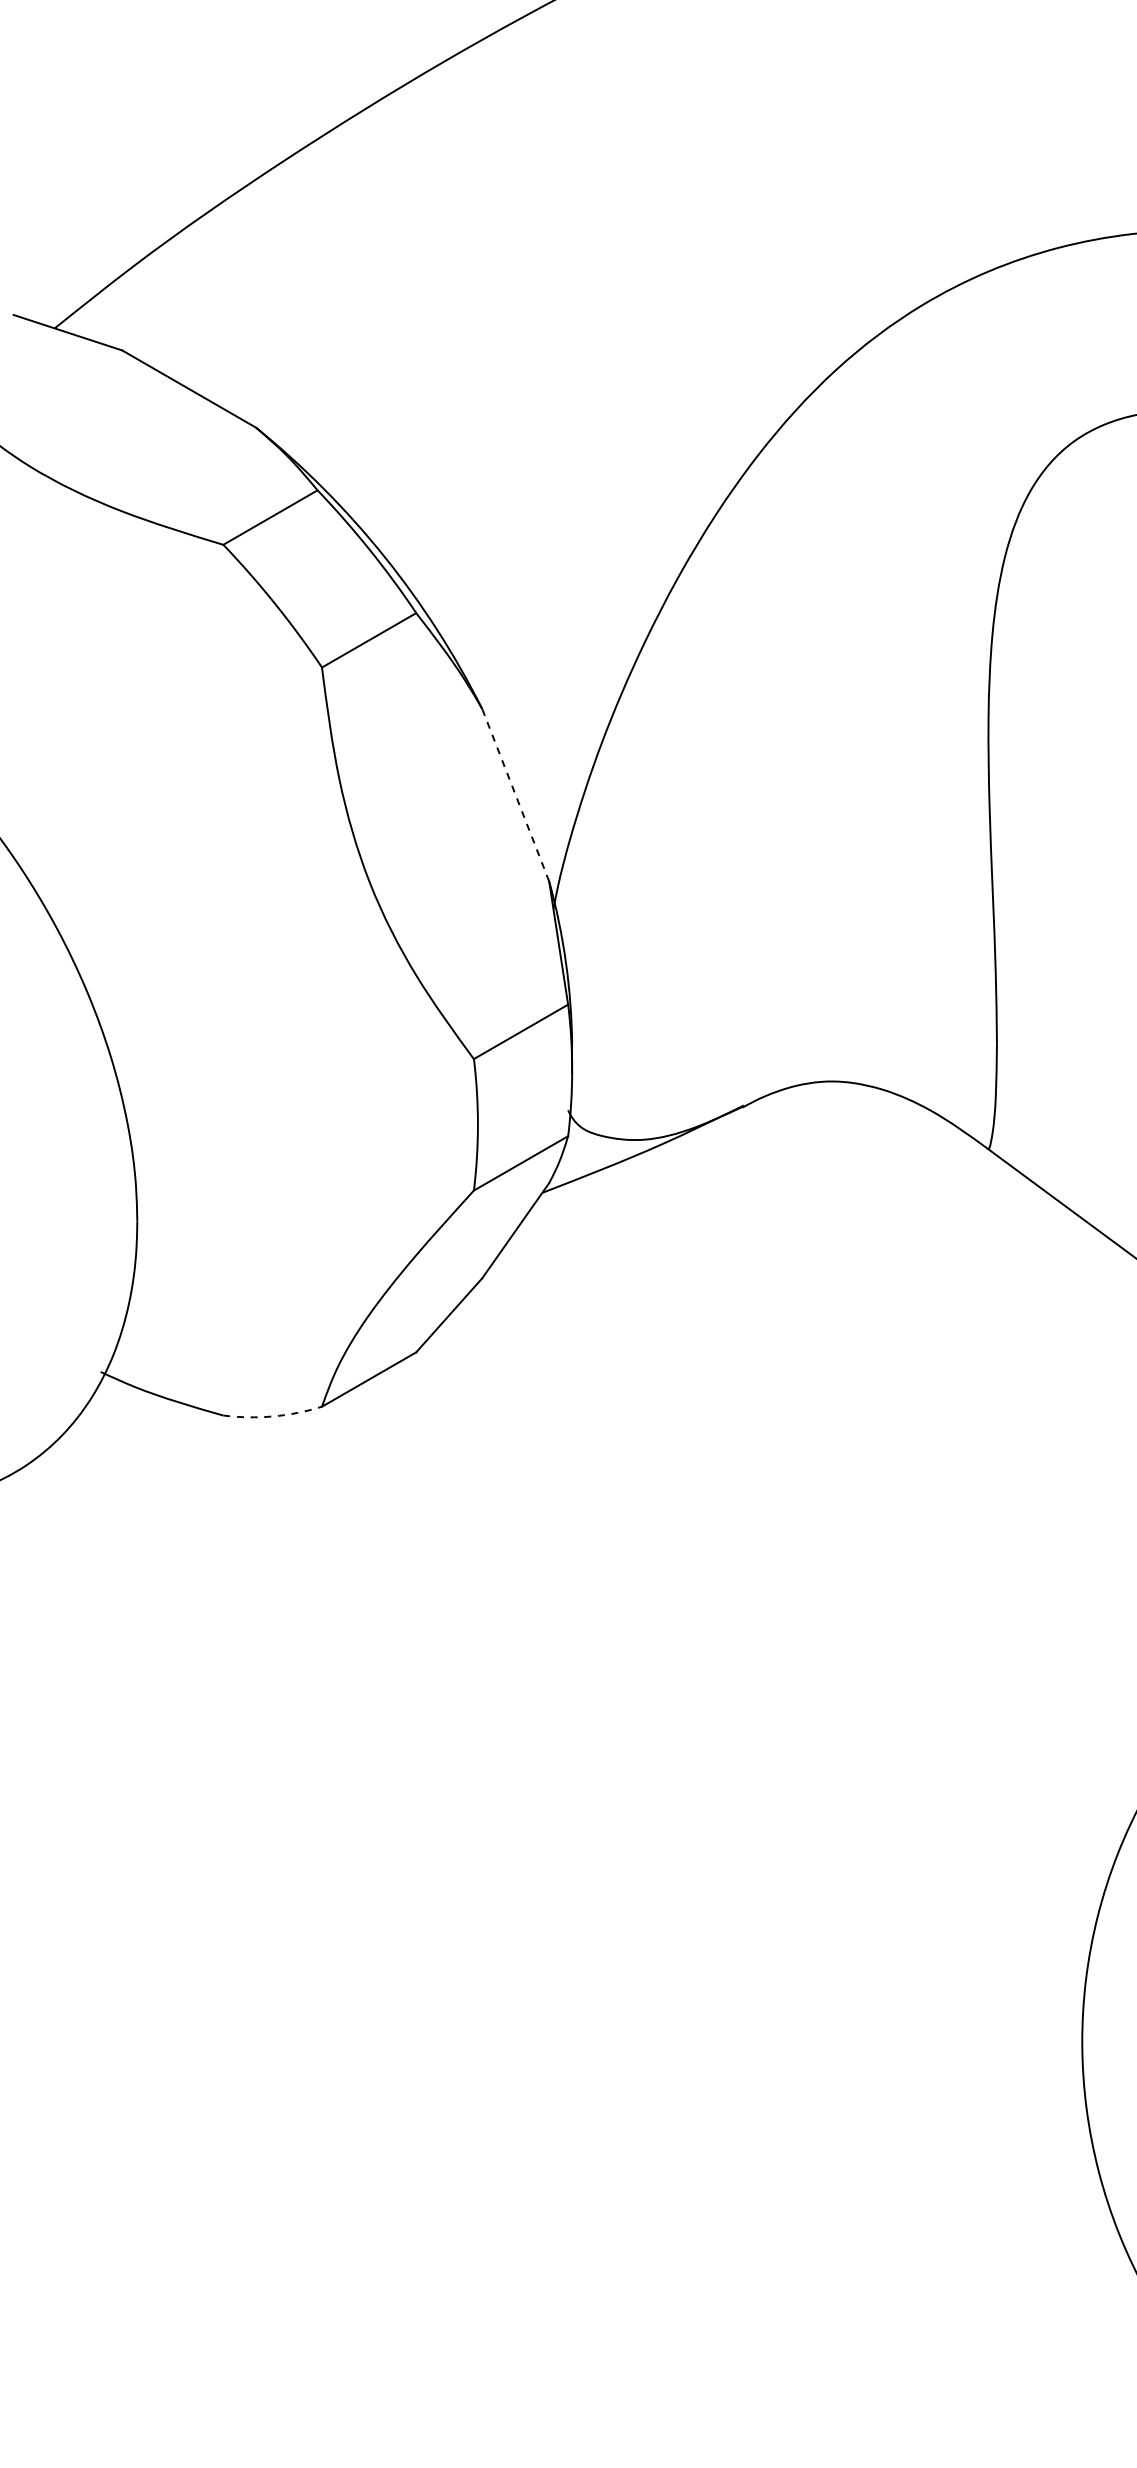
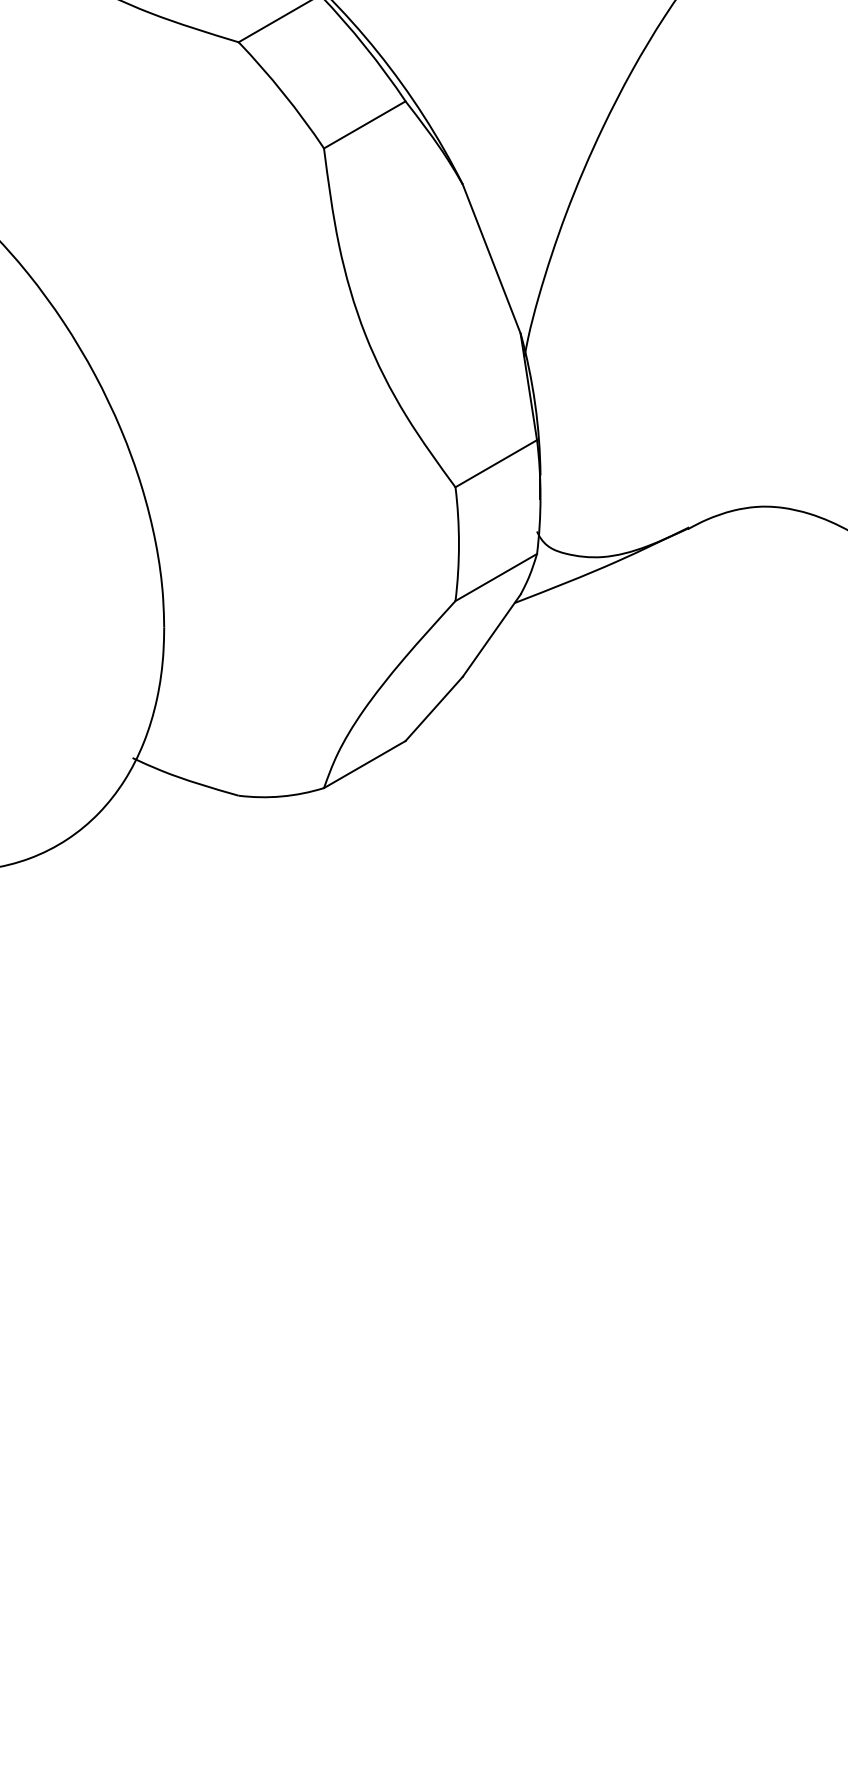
line: (515, 794) -> (491, 258), dashed -> solid
arc: (273, 1416) -> (282, 796), dashed -> solid

